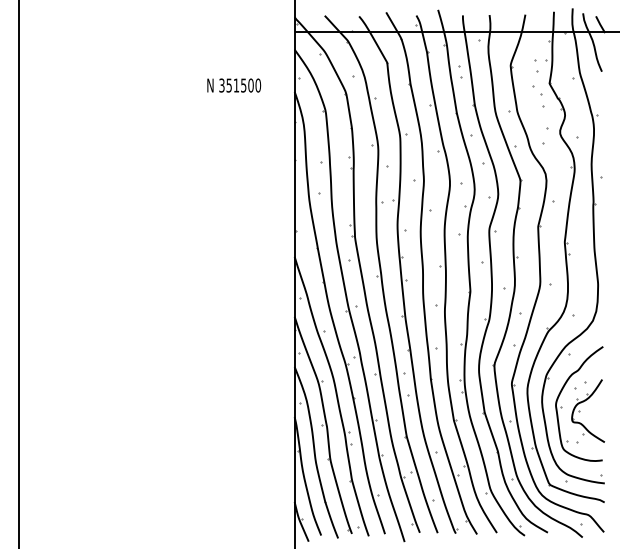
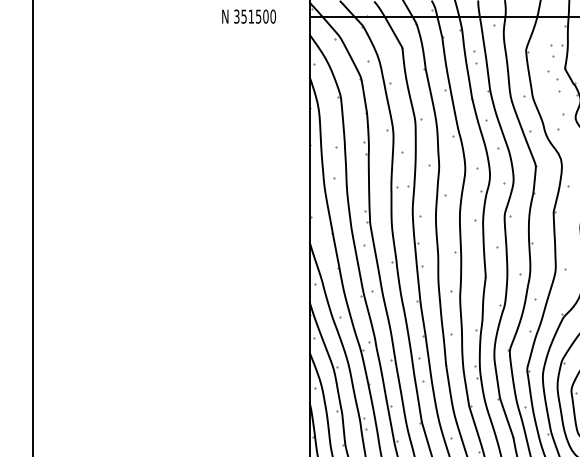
text: (234, 85) -> (249, 16), moved

